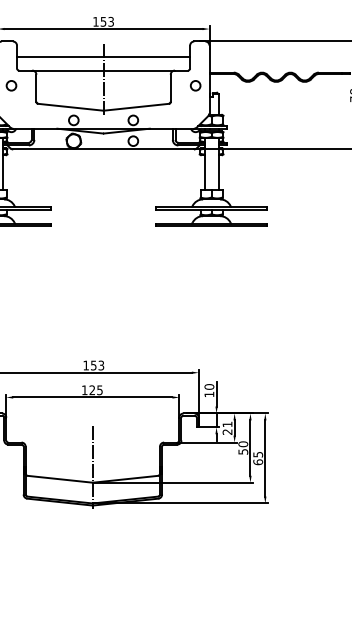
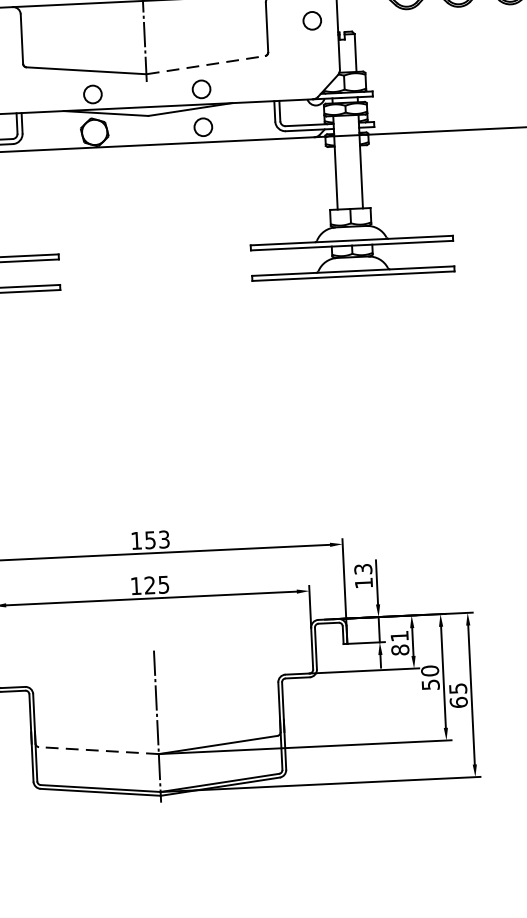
line: (136, 107) -> (206, 65), solid -> dashed
text: (209, 386) -> (363, 568), 10 -> 13
text: (227, 431) -> (400, 649), 21 -> 81
line: (60, 479) -> (99, 750), solid -> dashed

